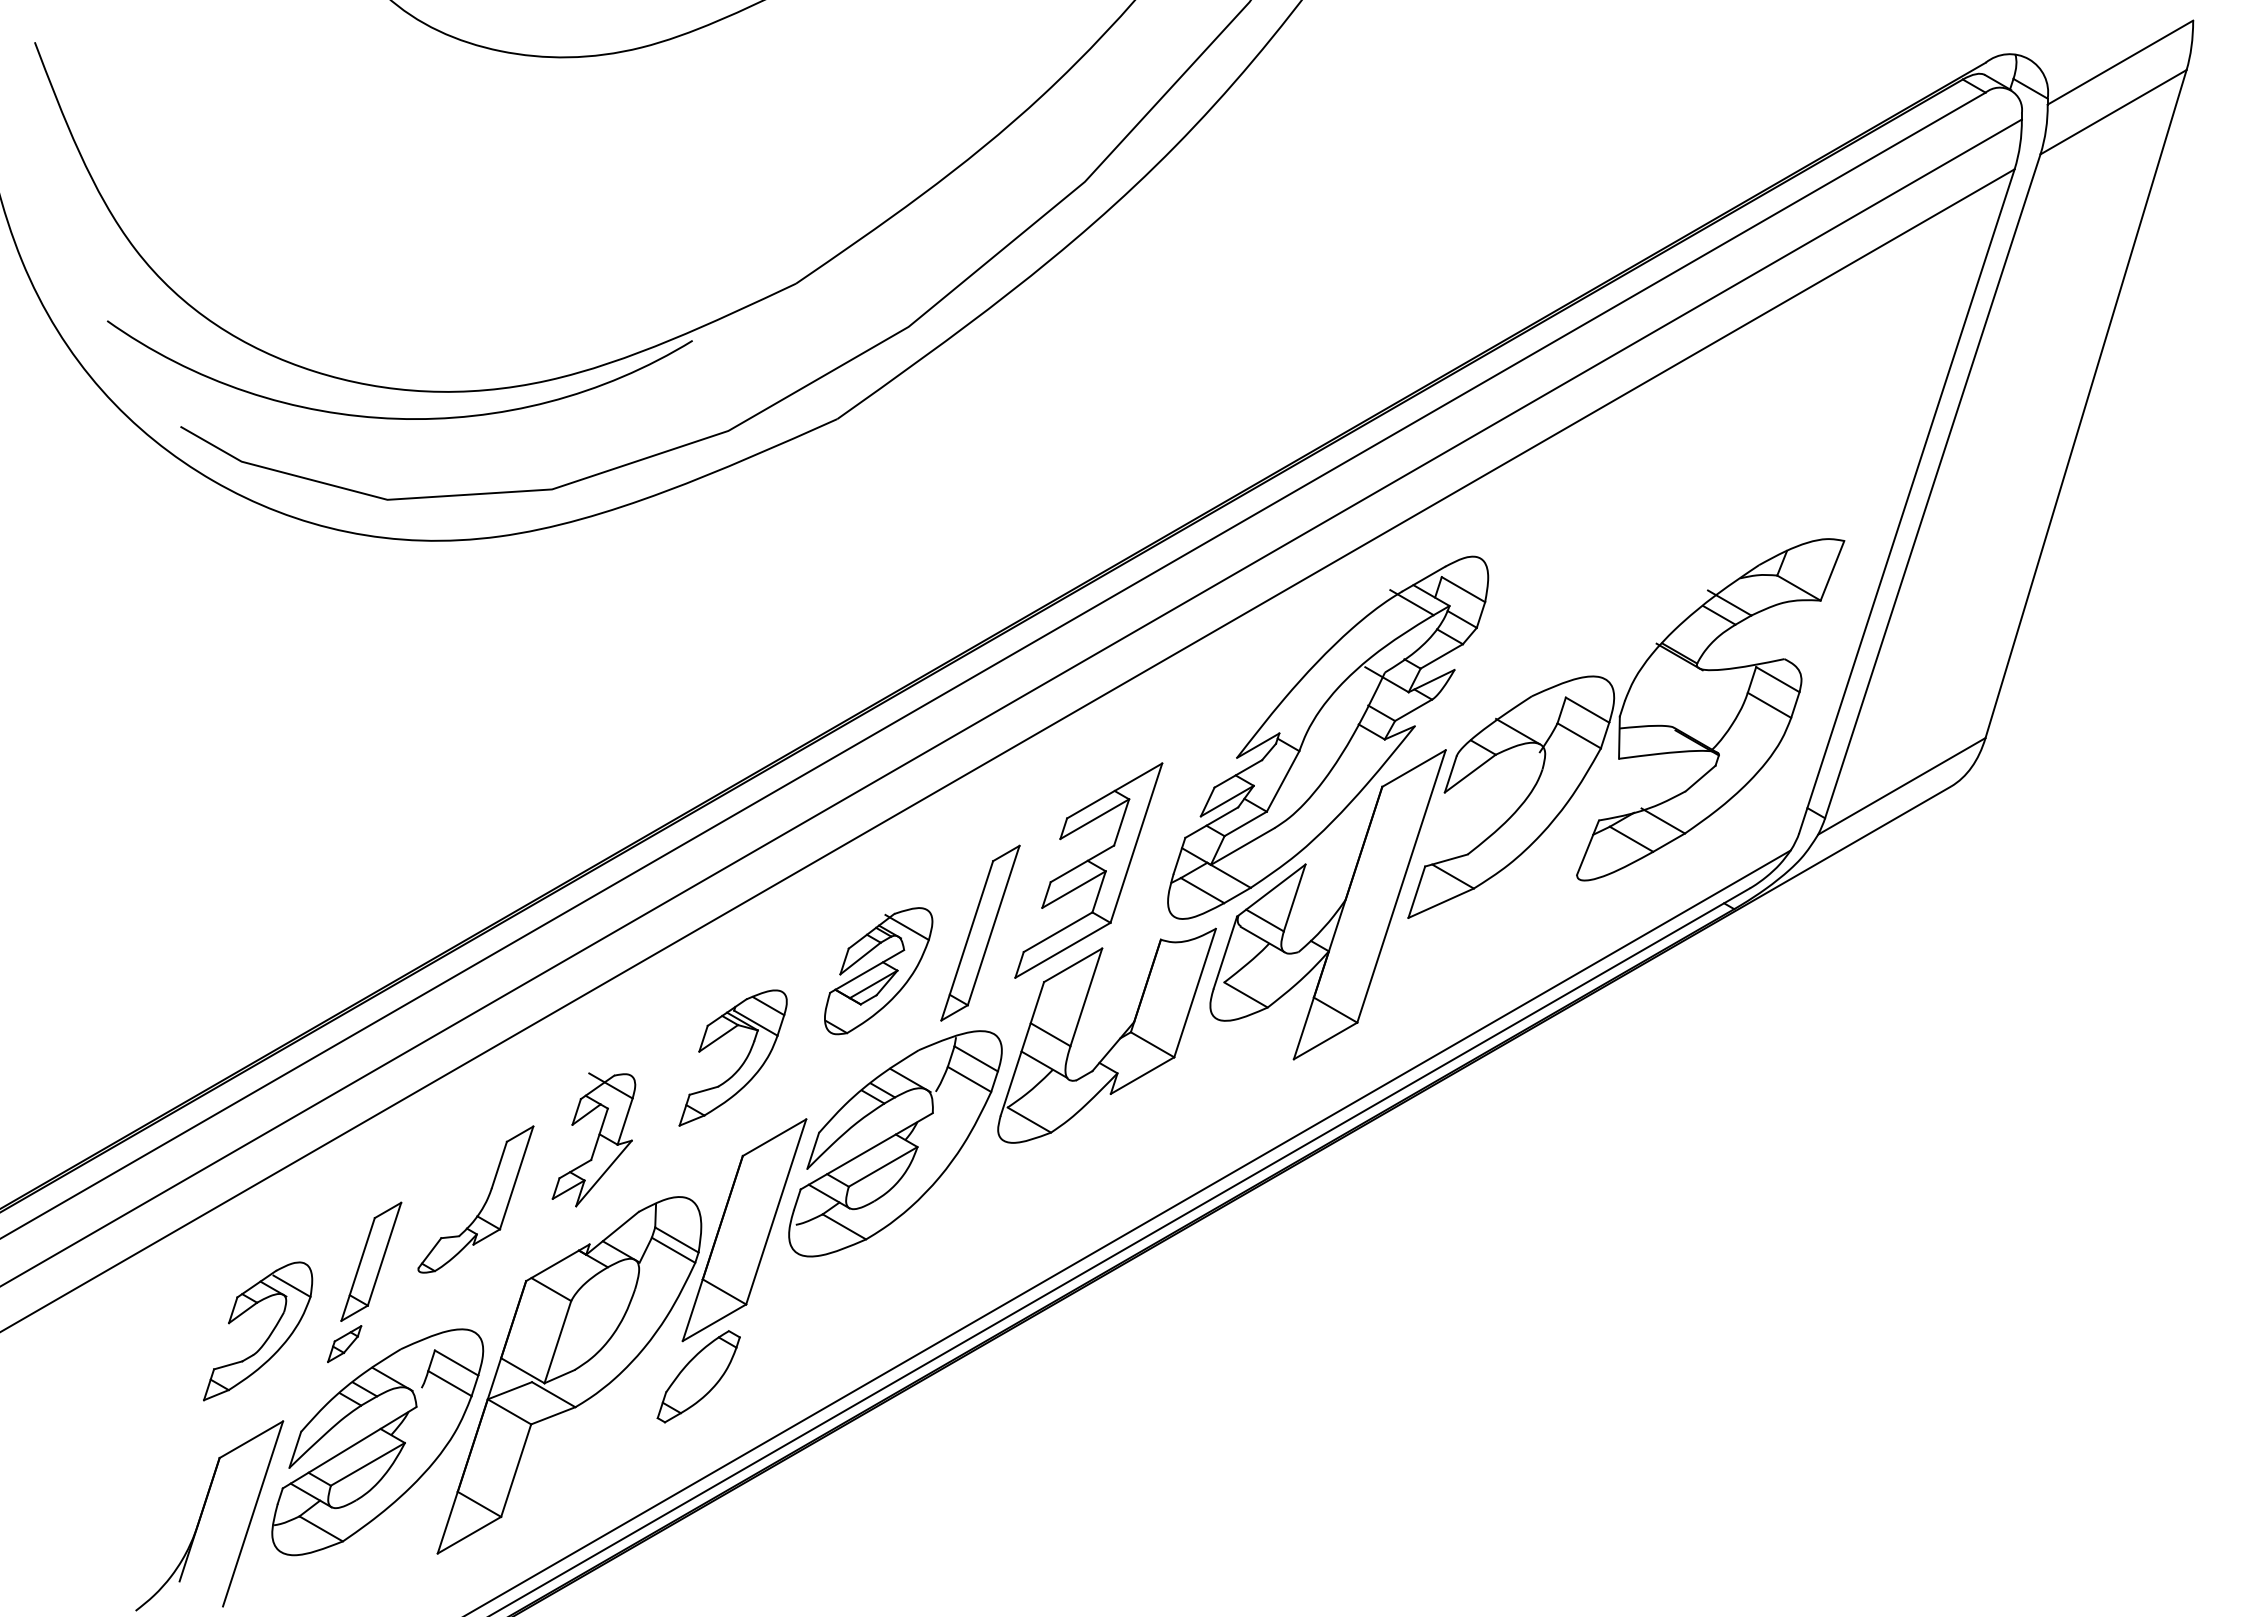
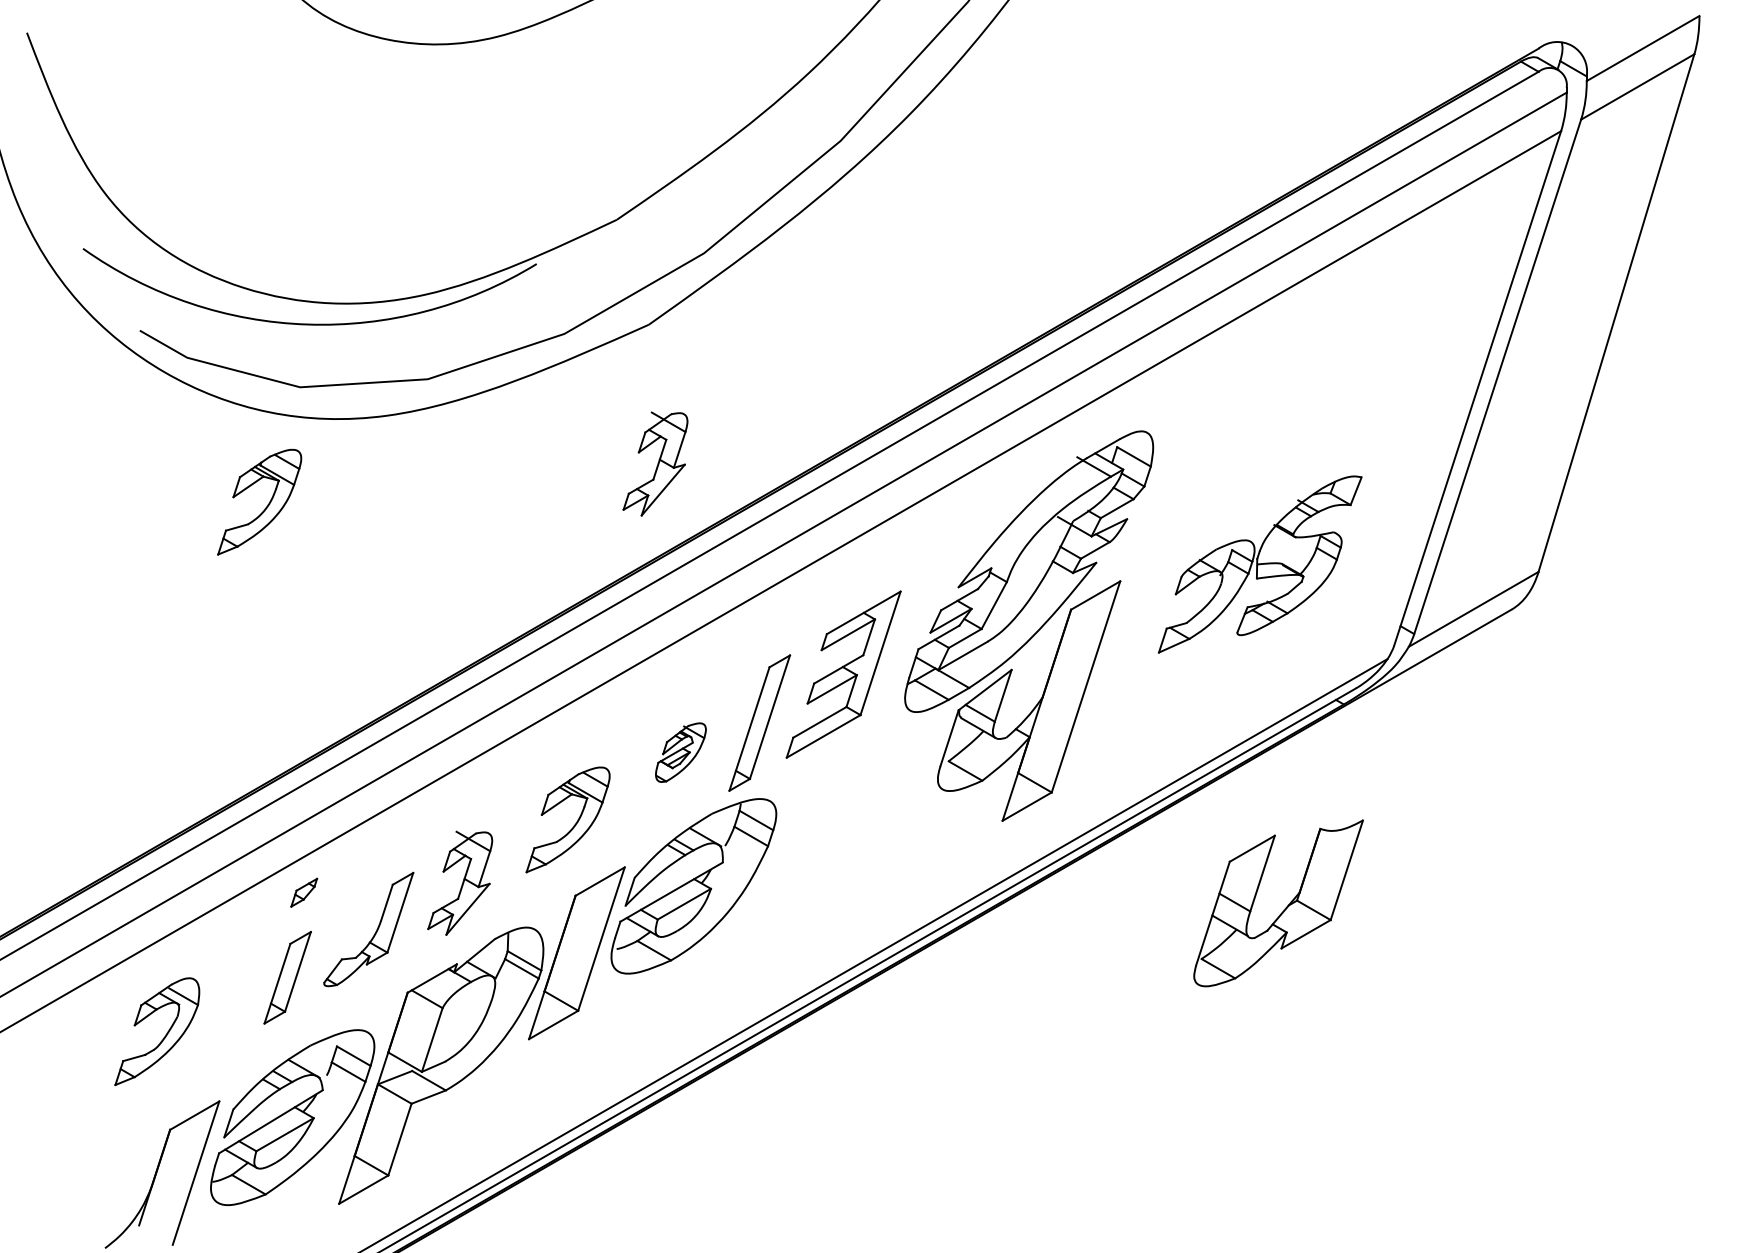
part: (845, 598) -> (655, 463), added
part: (342, 655) -> (265, 507), added
part: (1626, 728) -> (1260, 564), size x0.6
part: (878, 971) -> (680, 752), size x0.6
part: (1114, 1043) -> (1284, 909), moved
part: (266, 1338) -> (163, 1037), moved
part: (344, 1344) -> (304, 893), moved
part: (698, 1376) -> (541, 1066), removed

